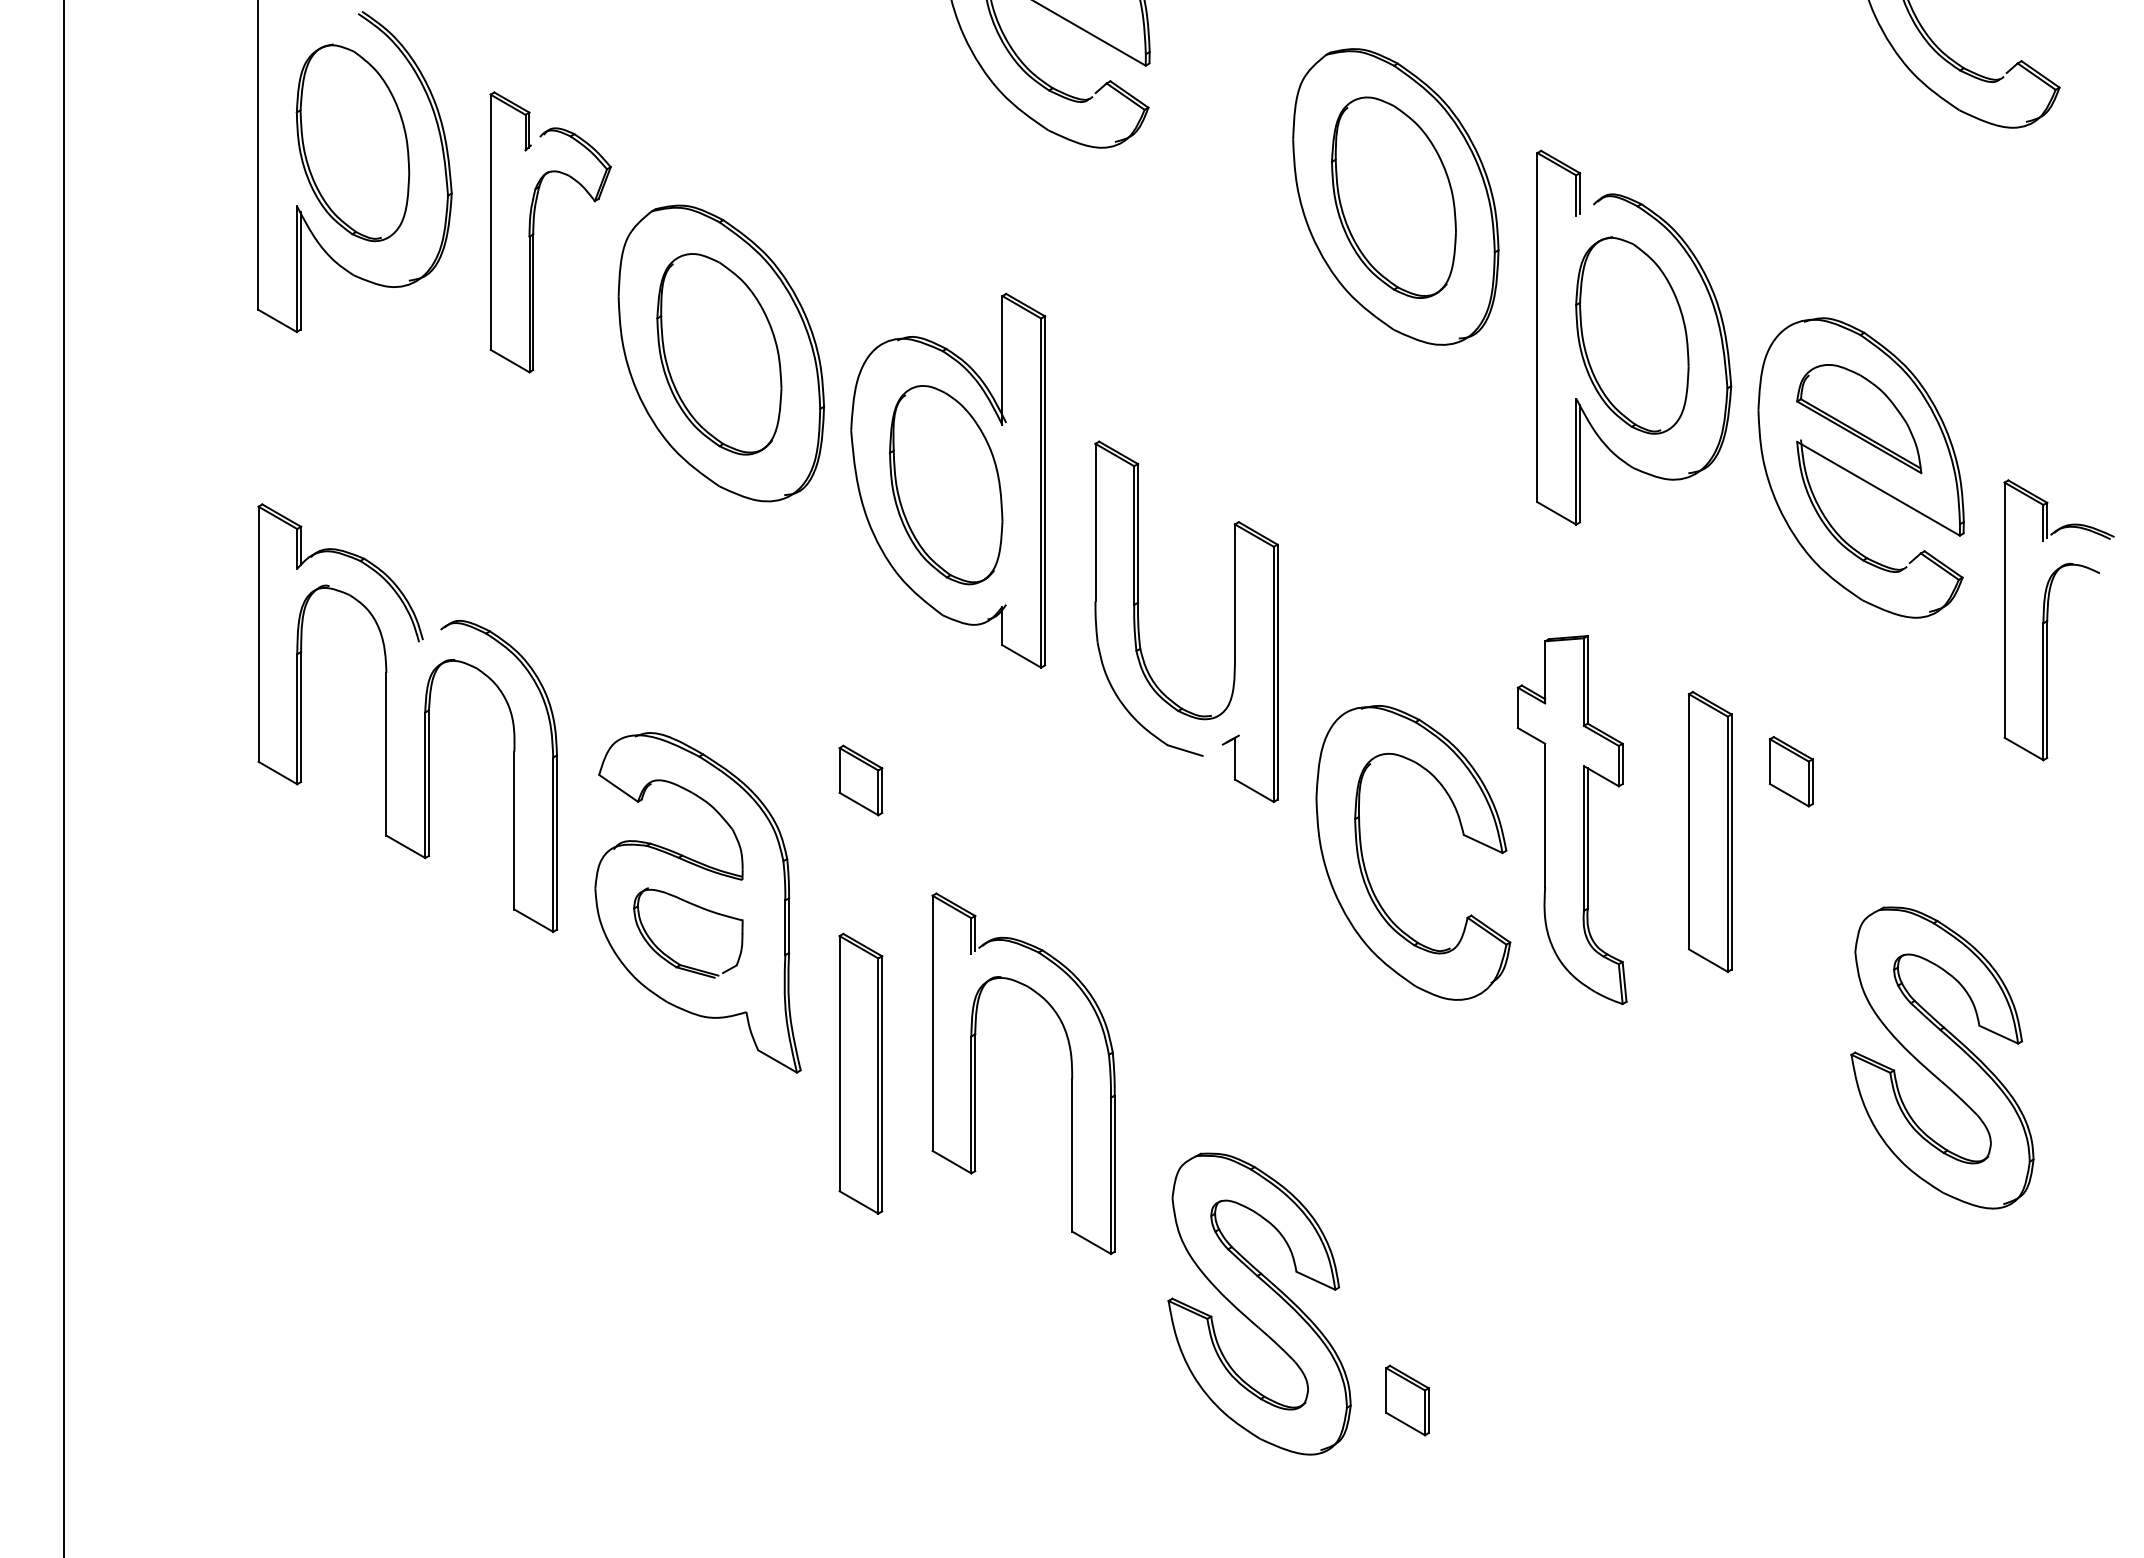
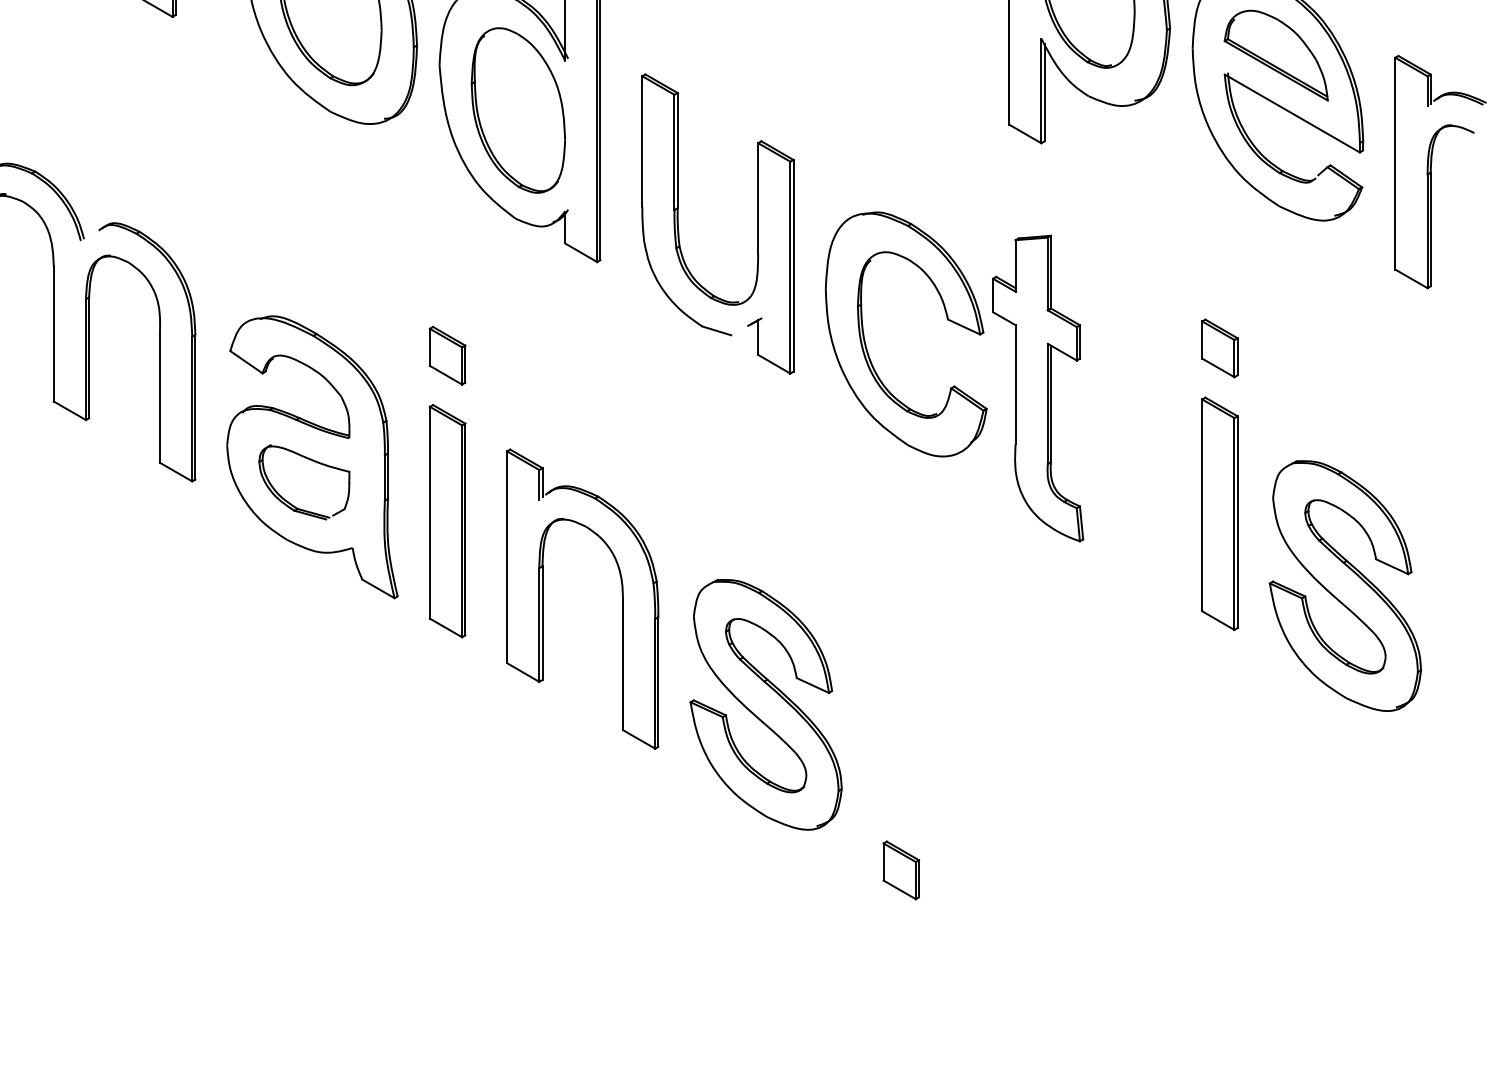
part: (2048, 620) -> (1431, 172), moved
part: (1709, 831) -> (1219, 513), moved
part: (1365, 865) -> (866, 344), moved
part: (860, 1073) -> (447, 520), moved
part: (1259, 1303) -> (766, 704), moved

